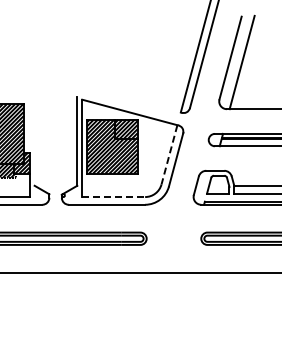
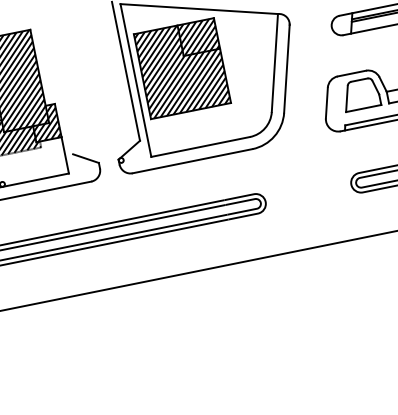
line: (169, 154) -> (274, 62), dashed -> solid
line: (114, 197) -> (202, 147), dashed -> solid

